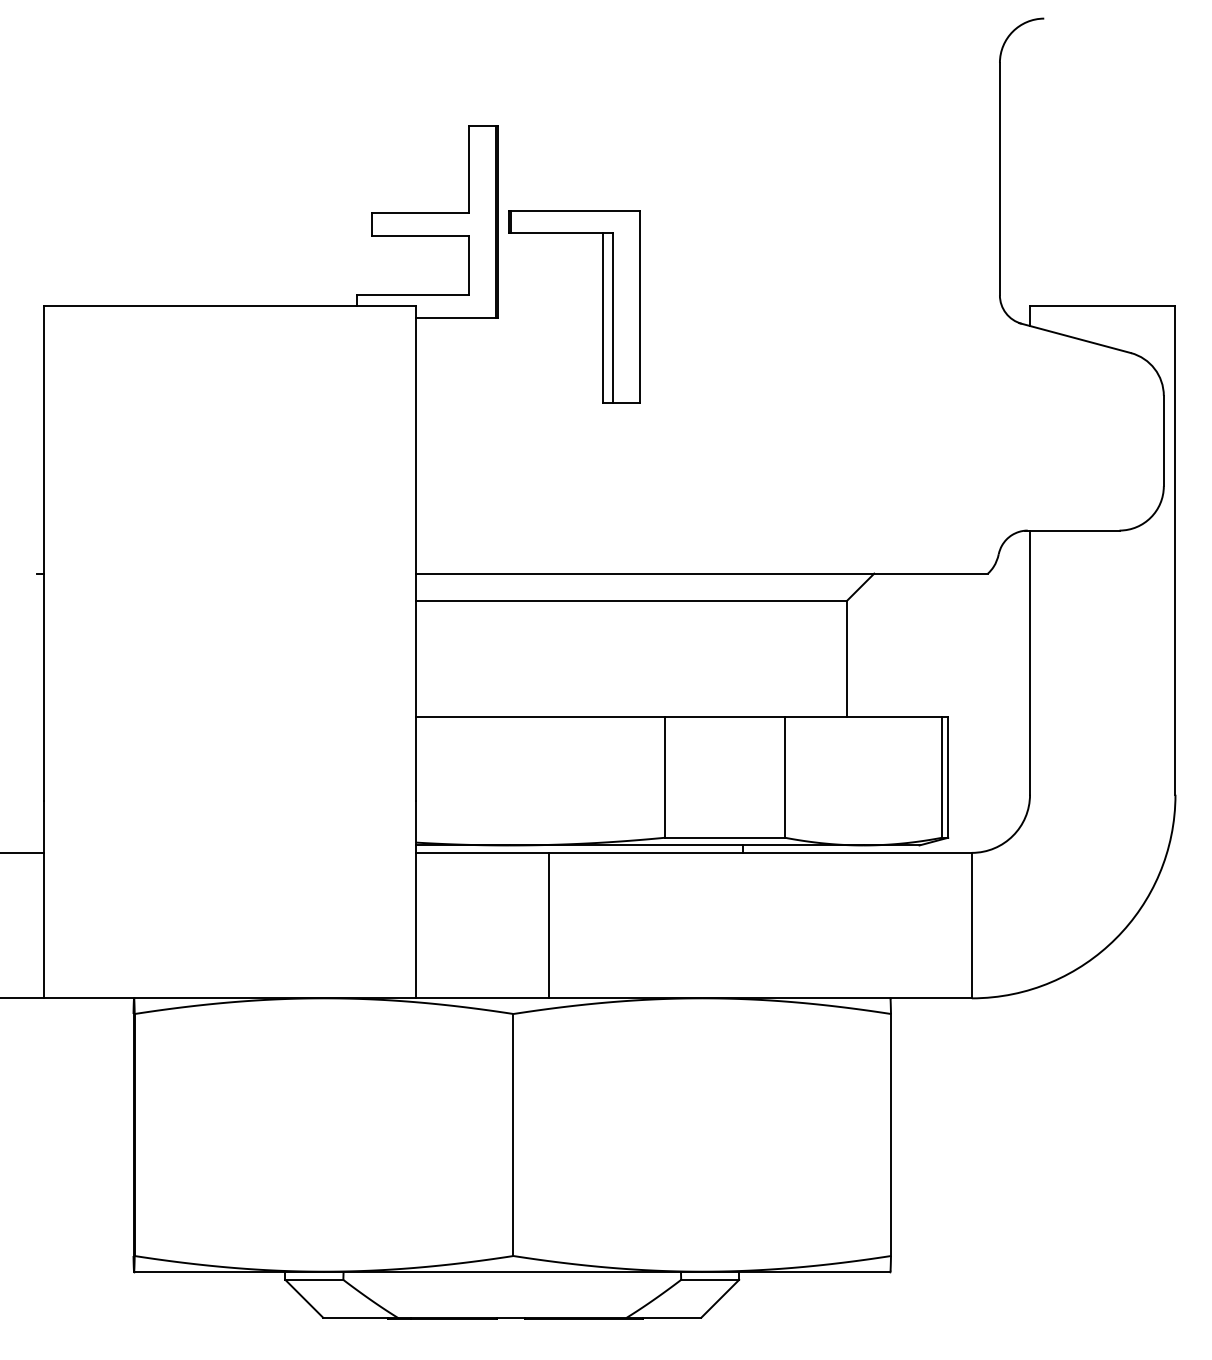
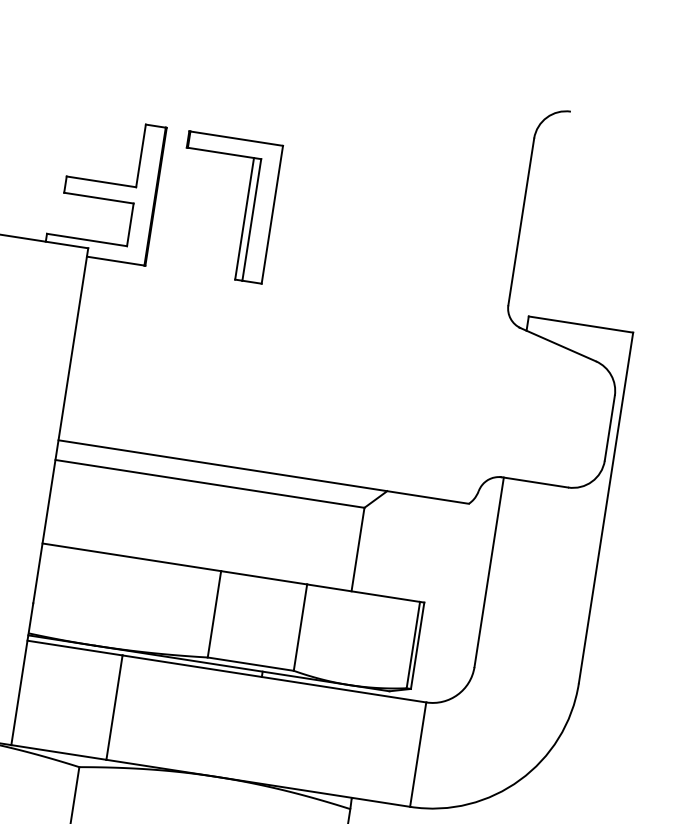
part: (602, 306) -> (245, 210), moved

